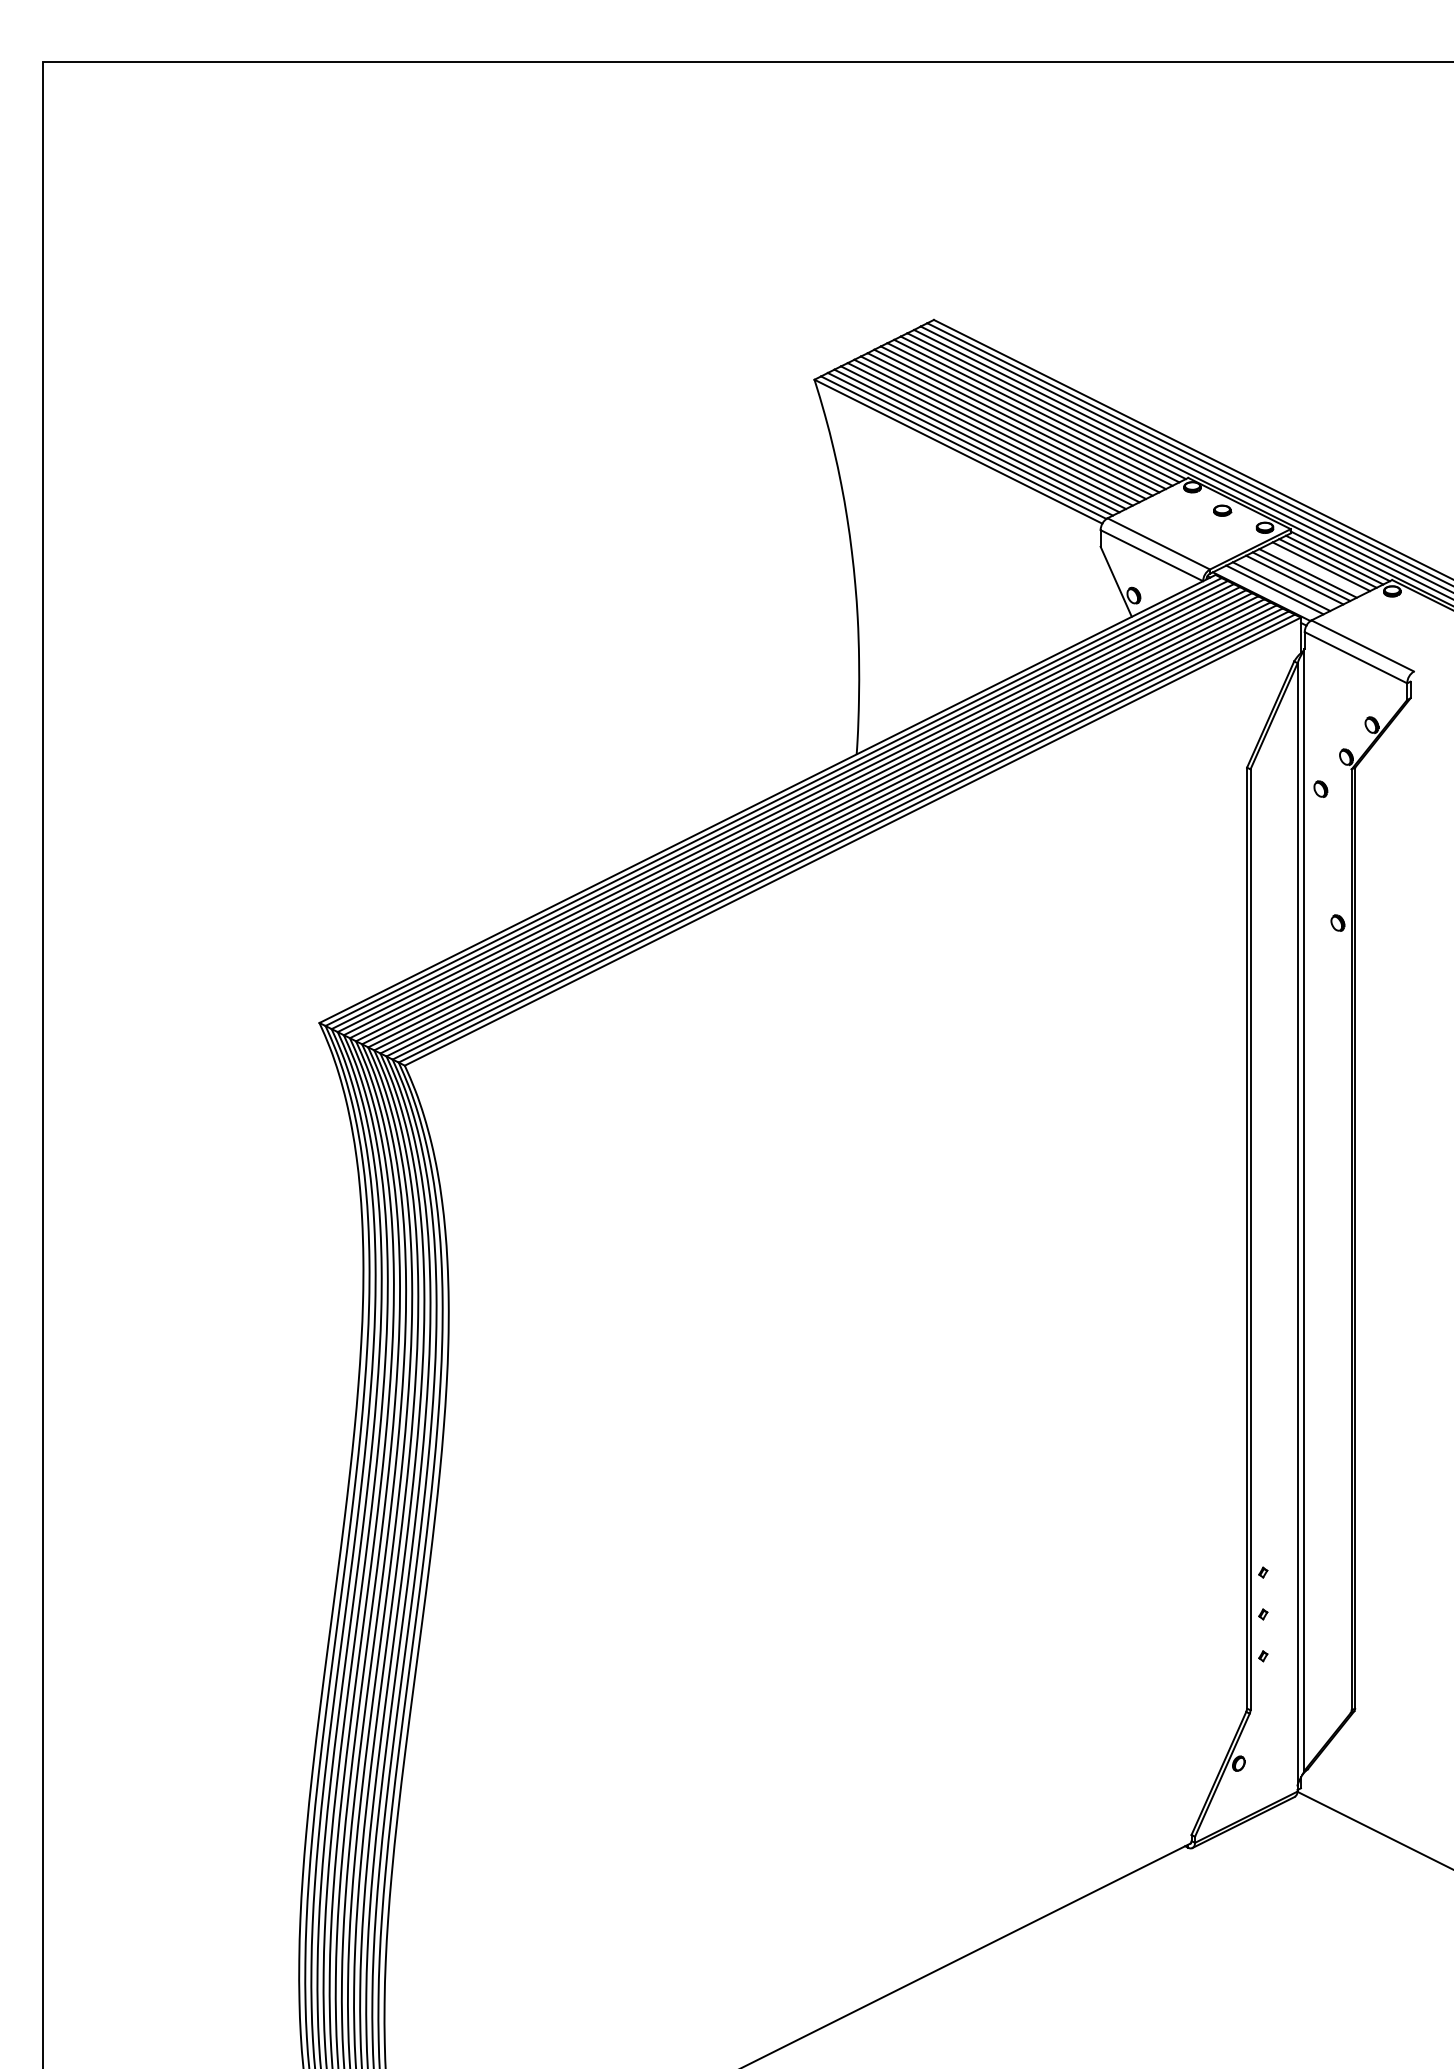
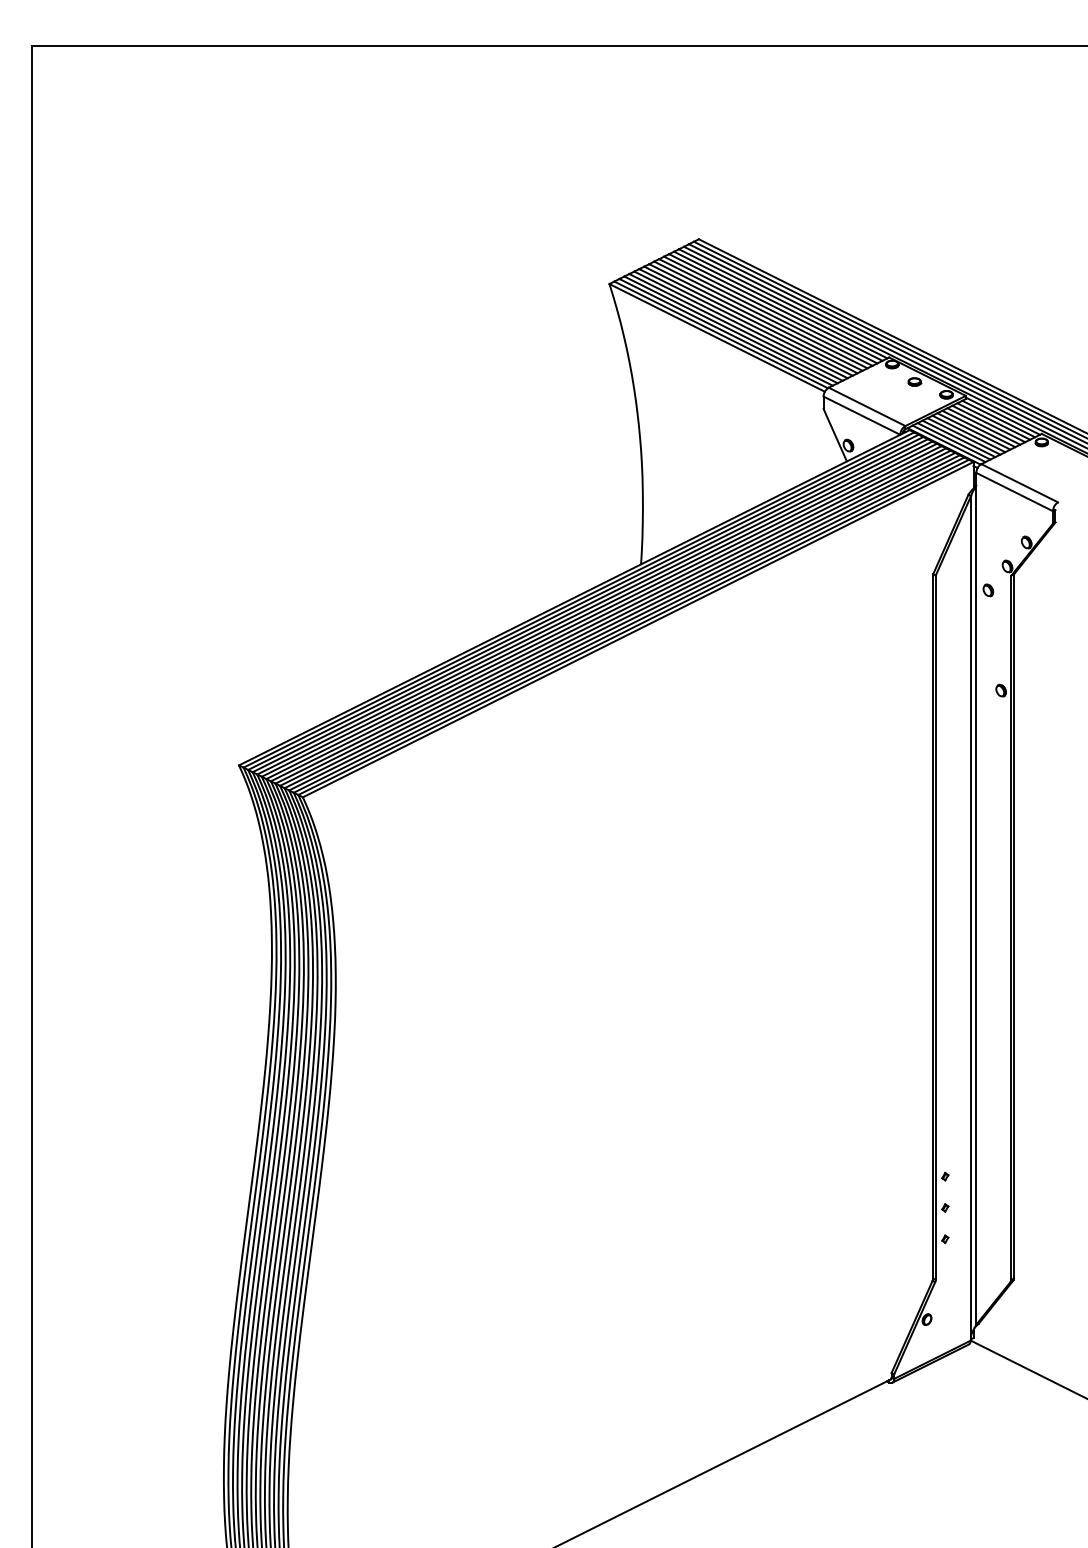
line: (1314, 569) -> (983, 426), added
line: (1287, 582) -> (963, 435), added
line: (1267, 592) -> (948, 443), added

